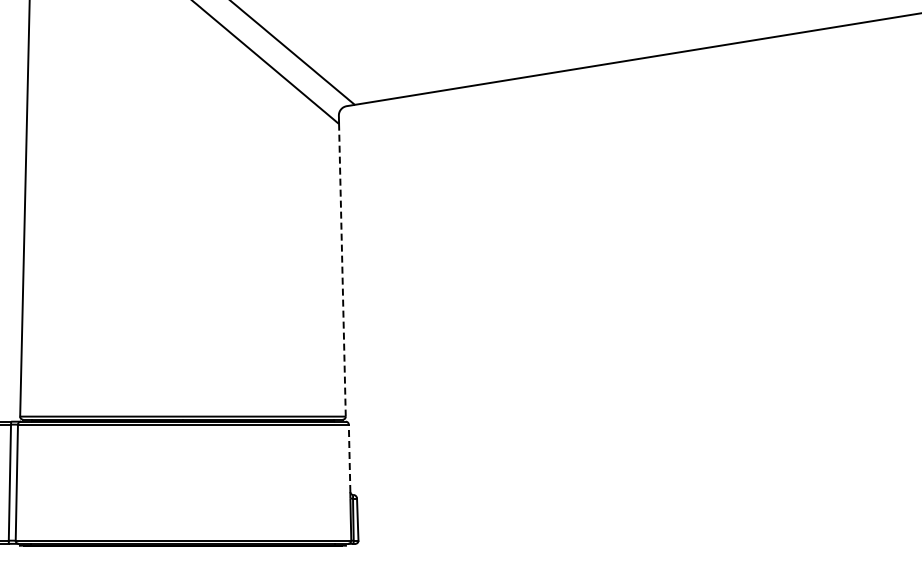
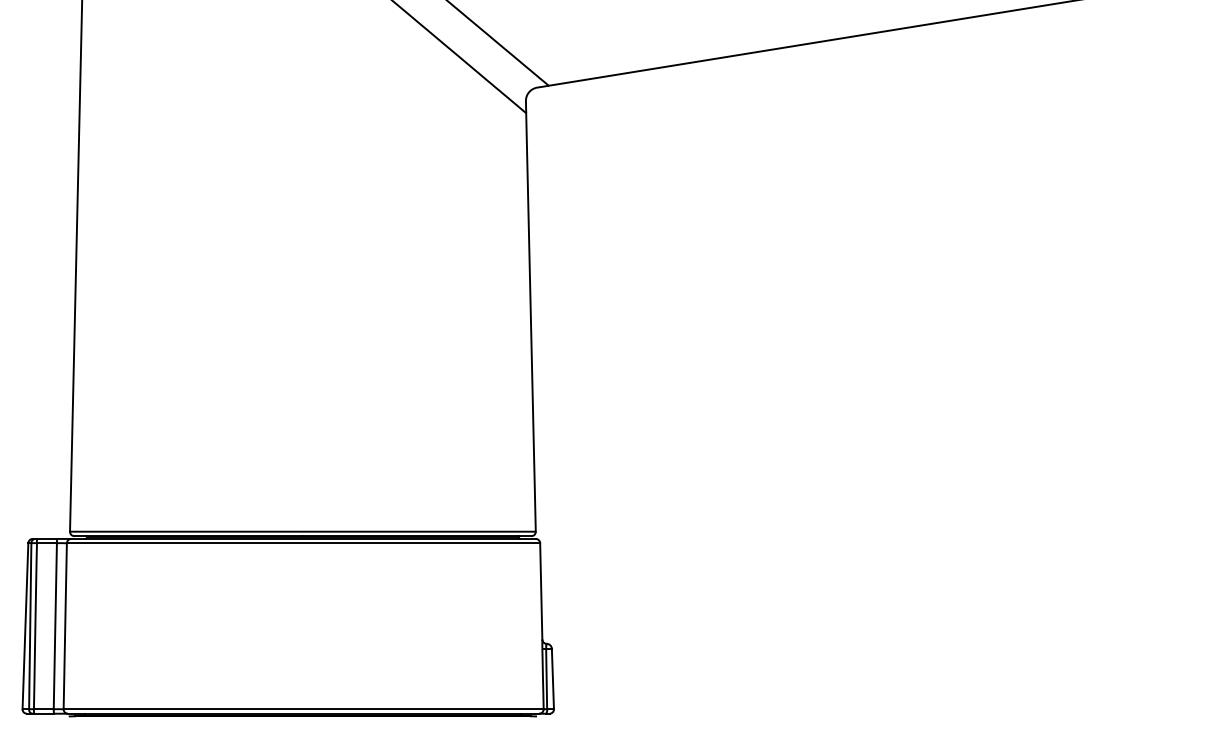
line: (342, 269) -> (531, 321), dashed -> solid
line: (349, 458) -> (541, 591), dashed -> solid

